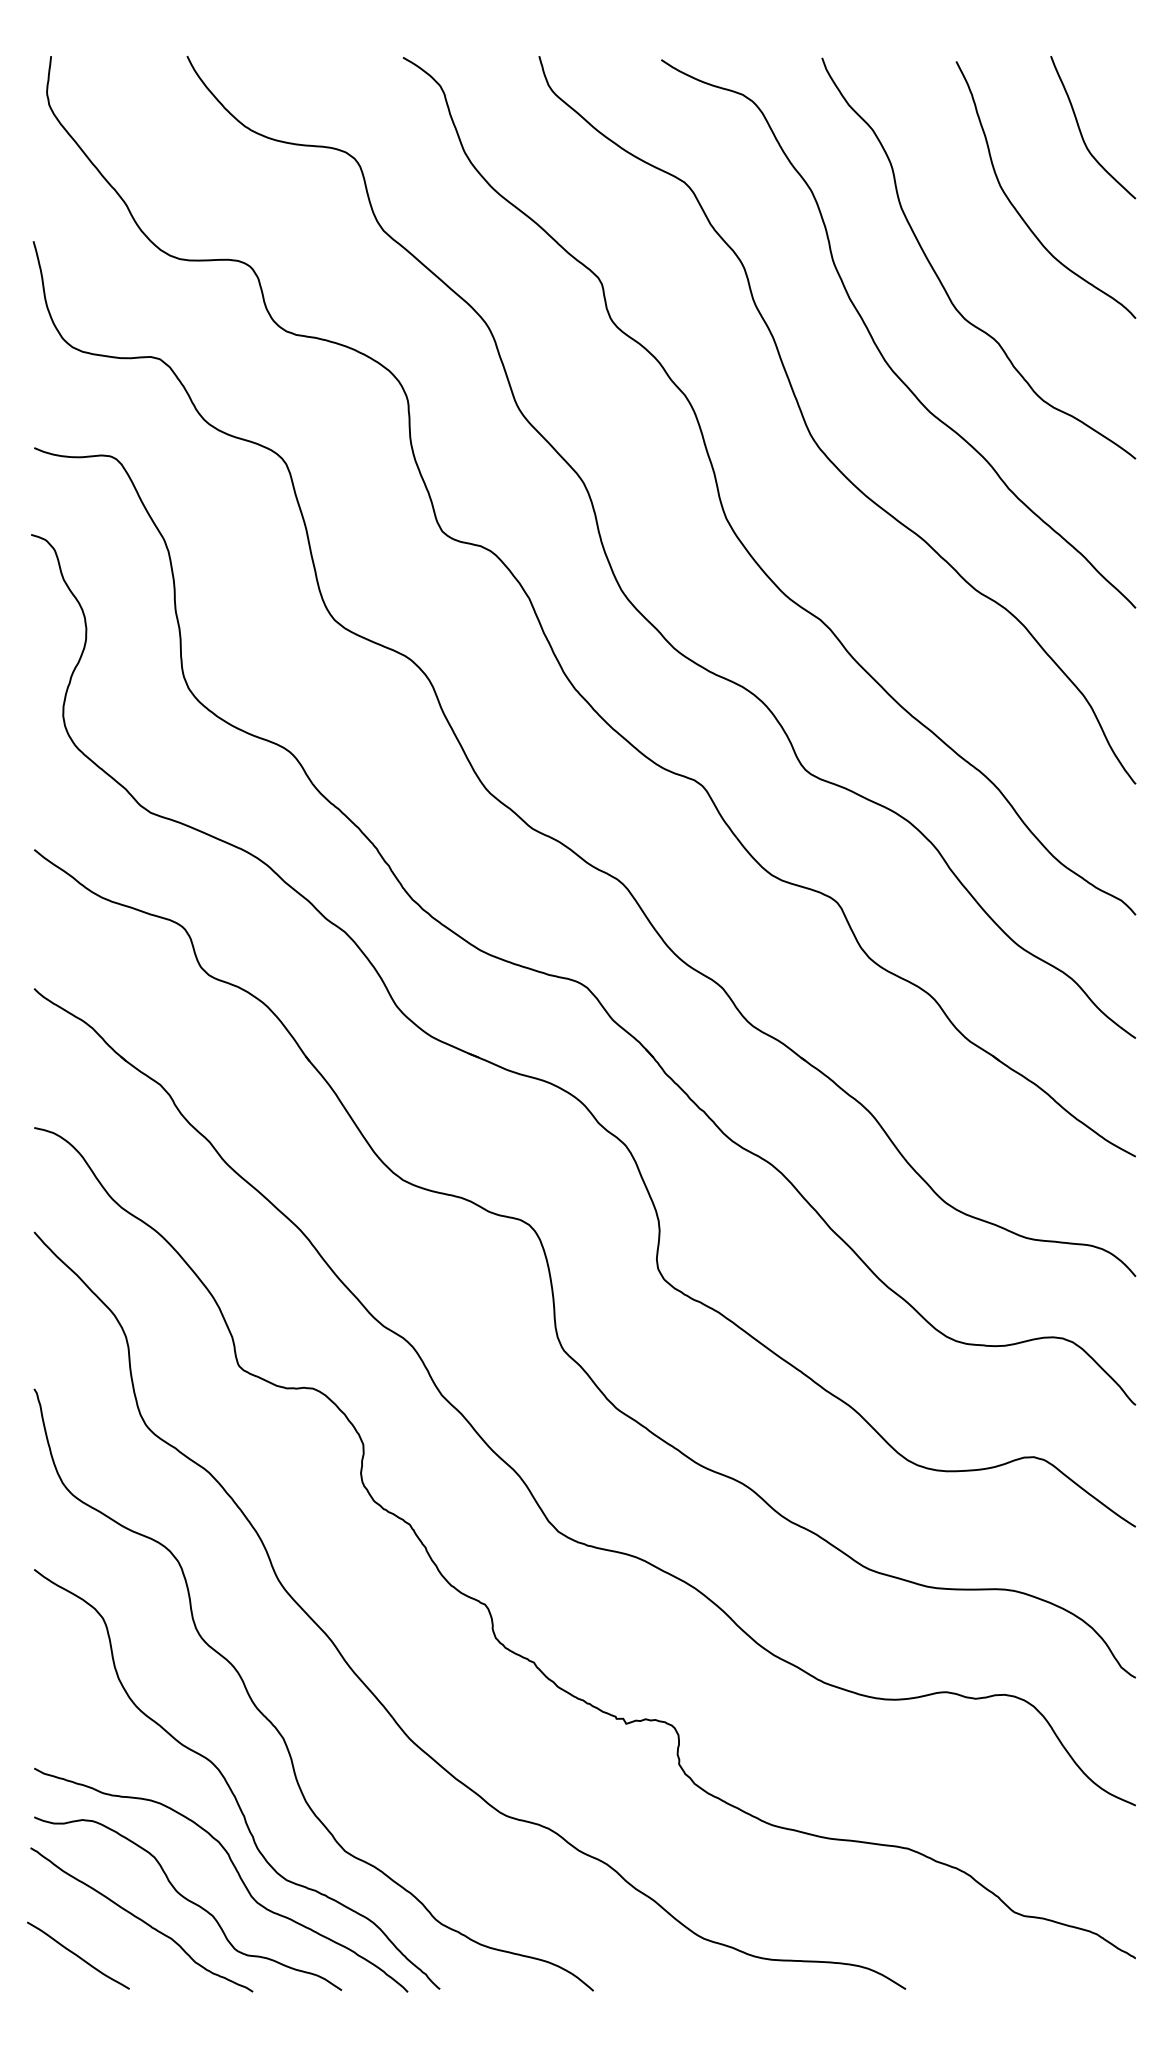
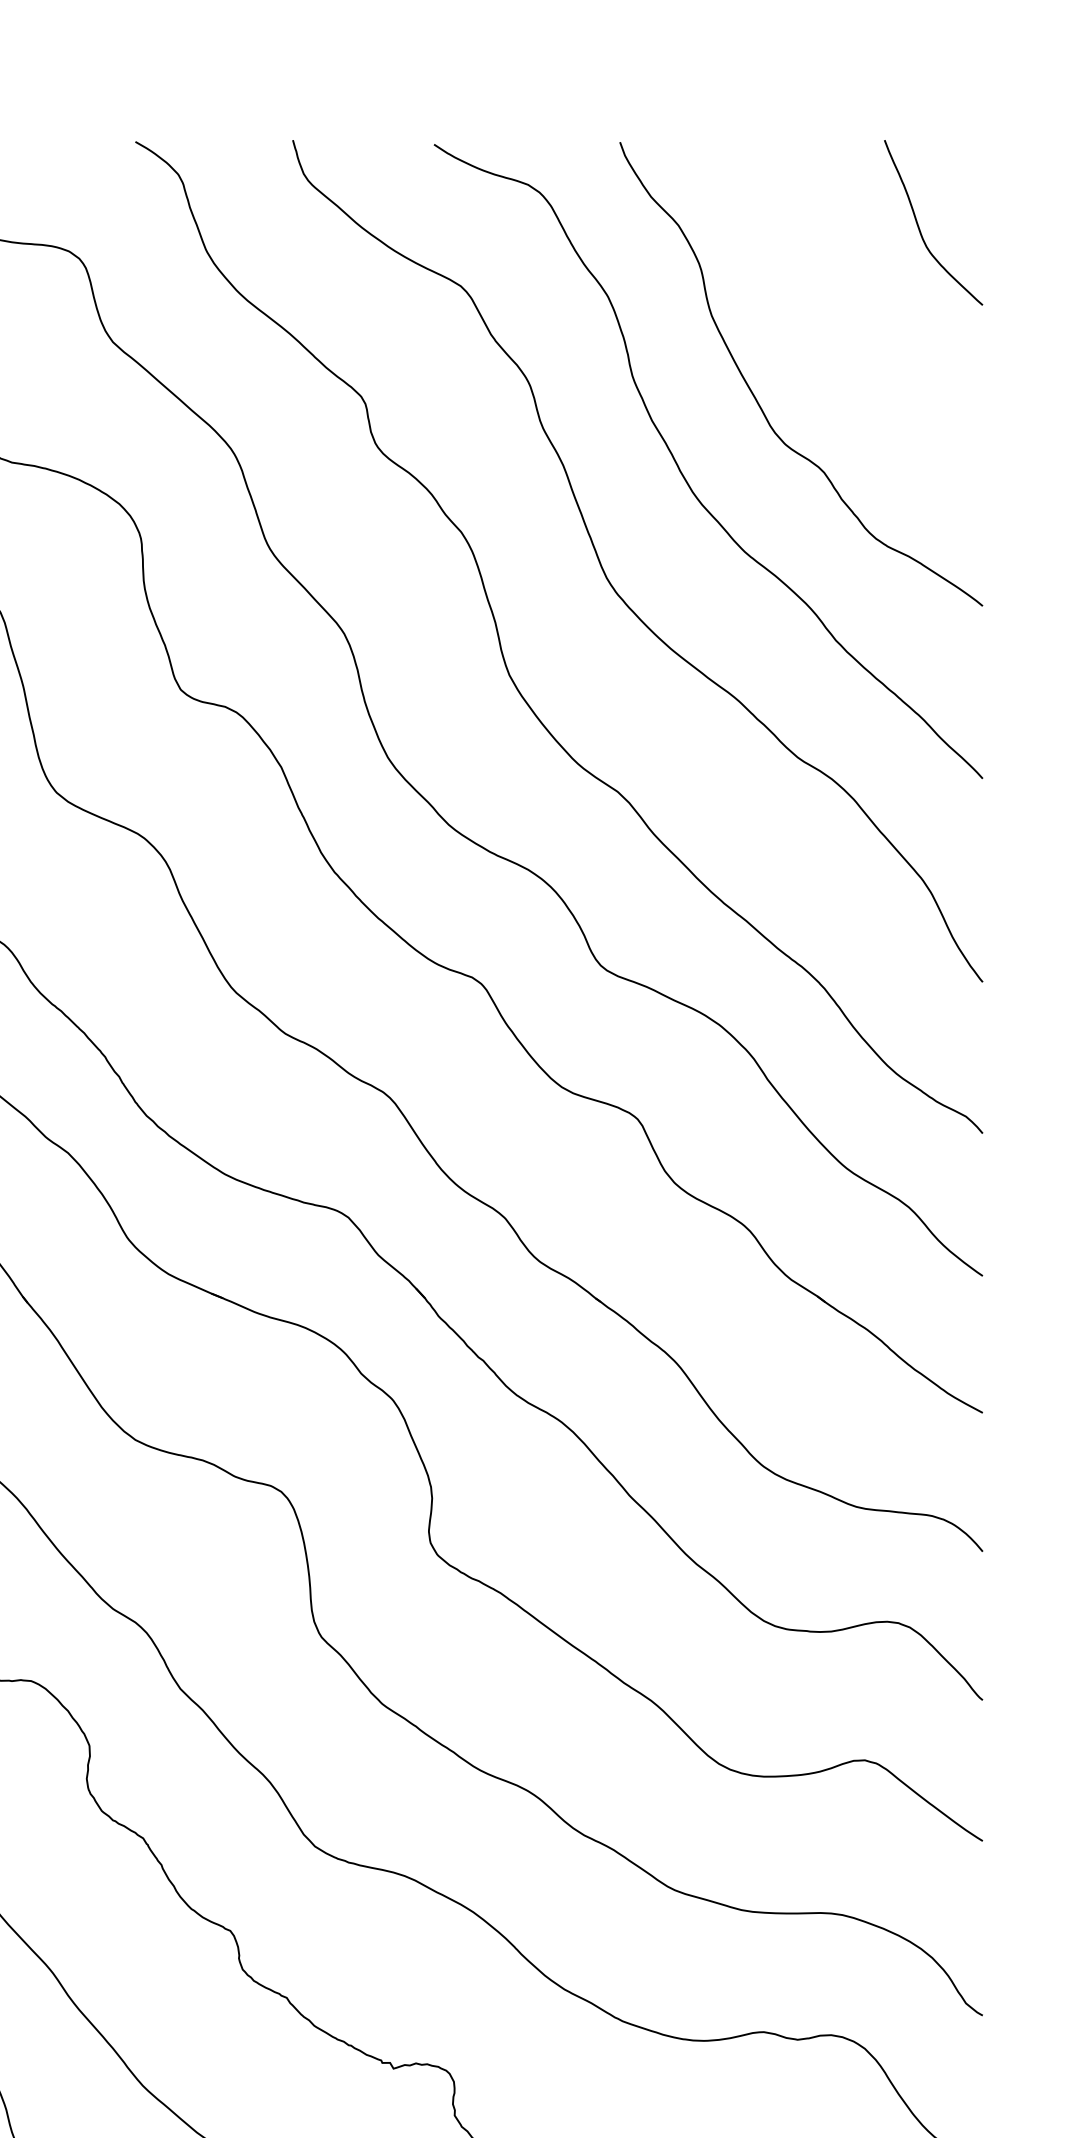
curve: (1016, 208) -> (844, 316), removed

